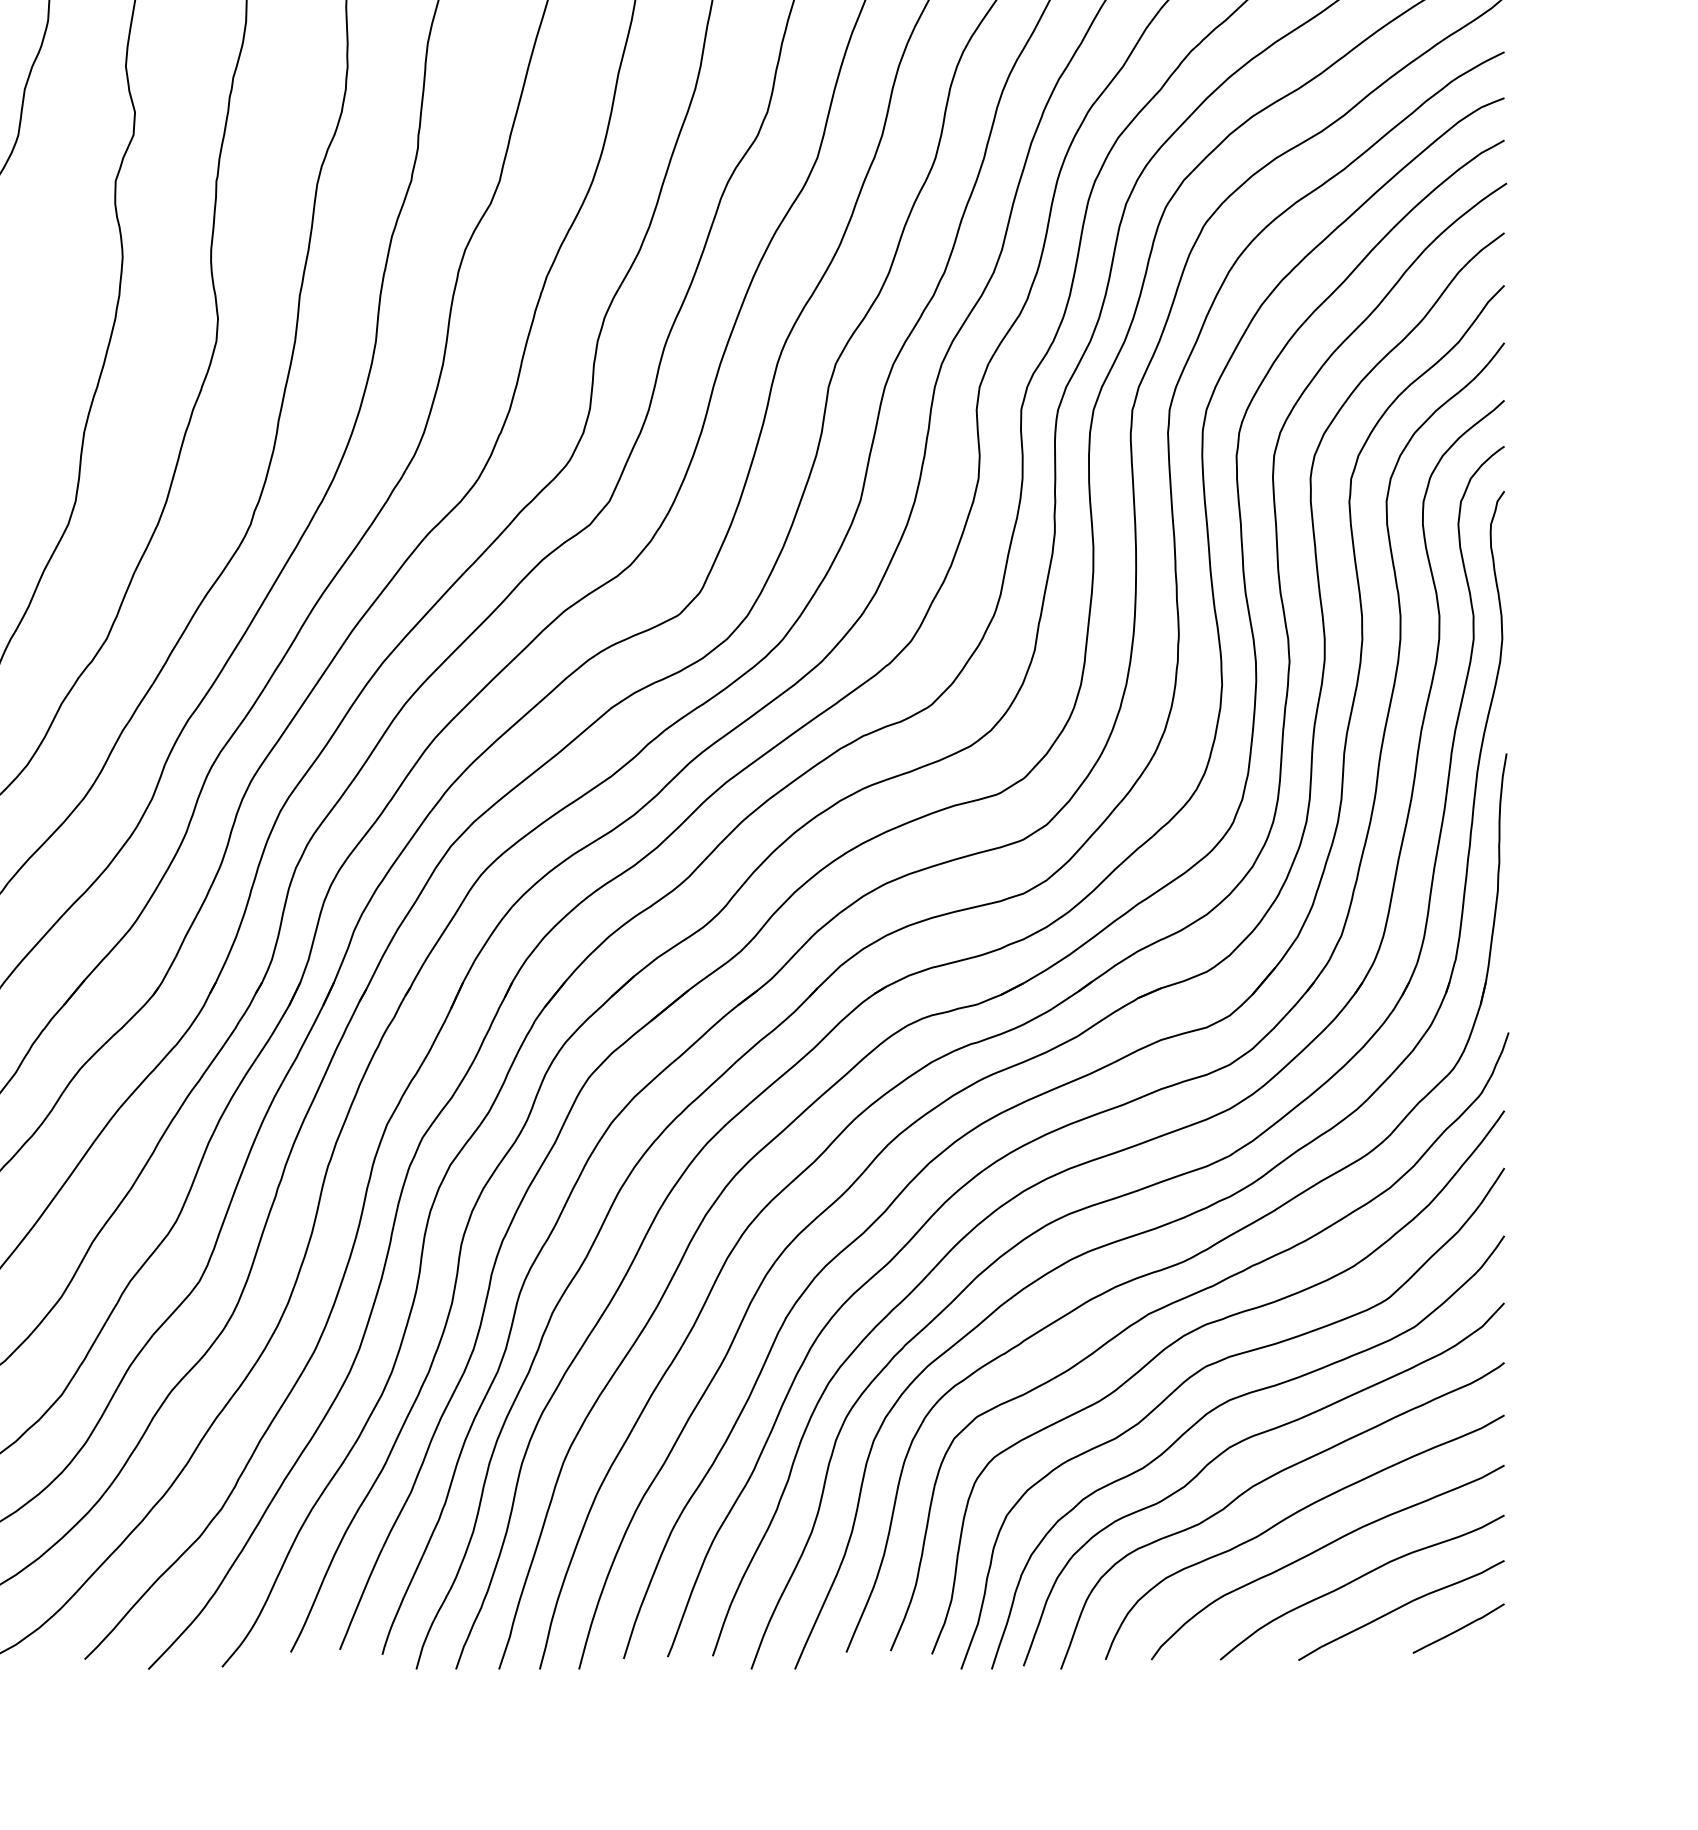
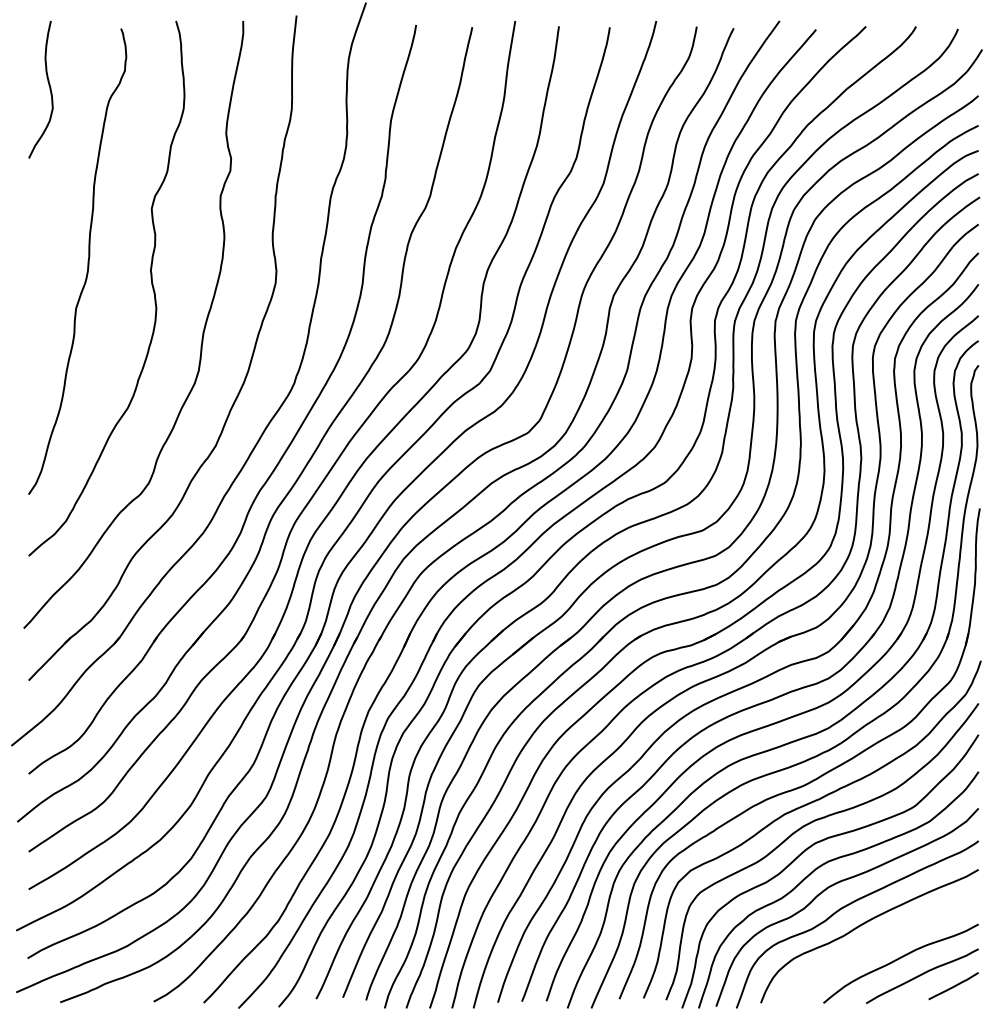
curve: (1320, 1550) -> (878, 943), removed

